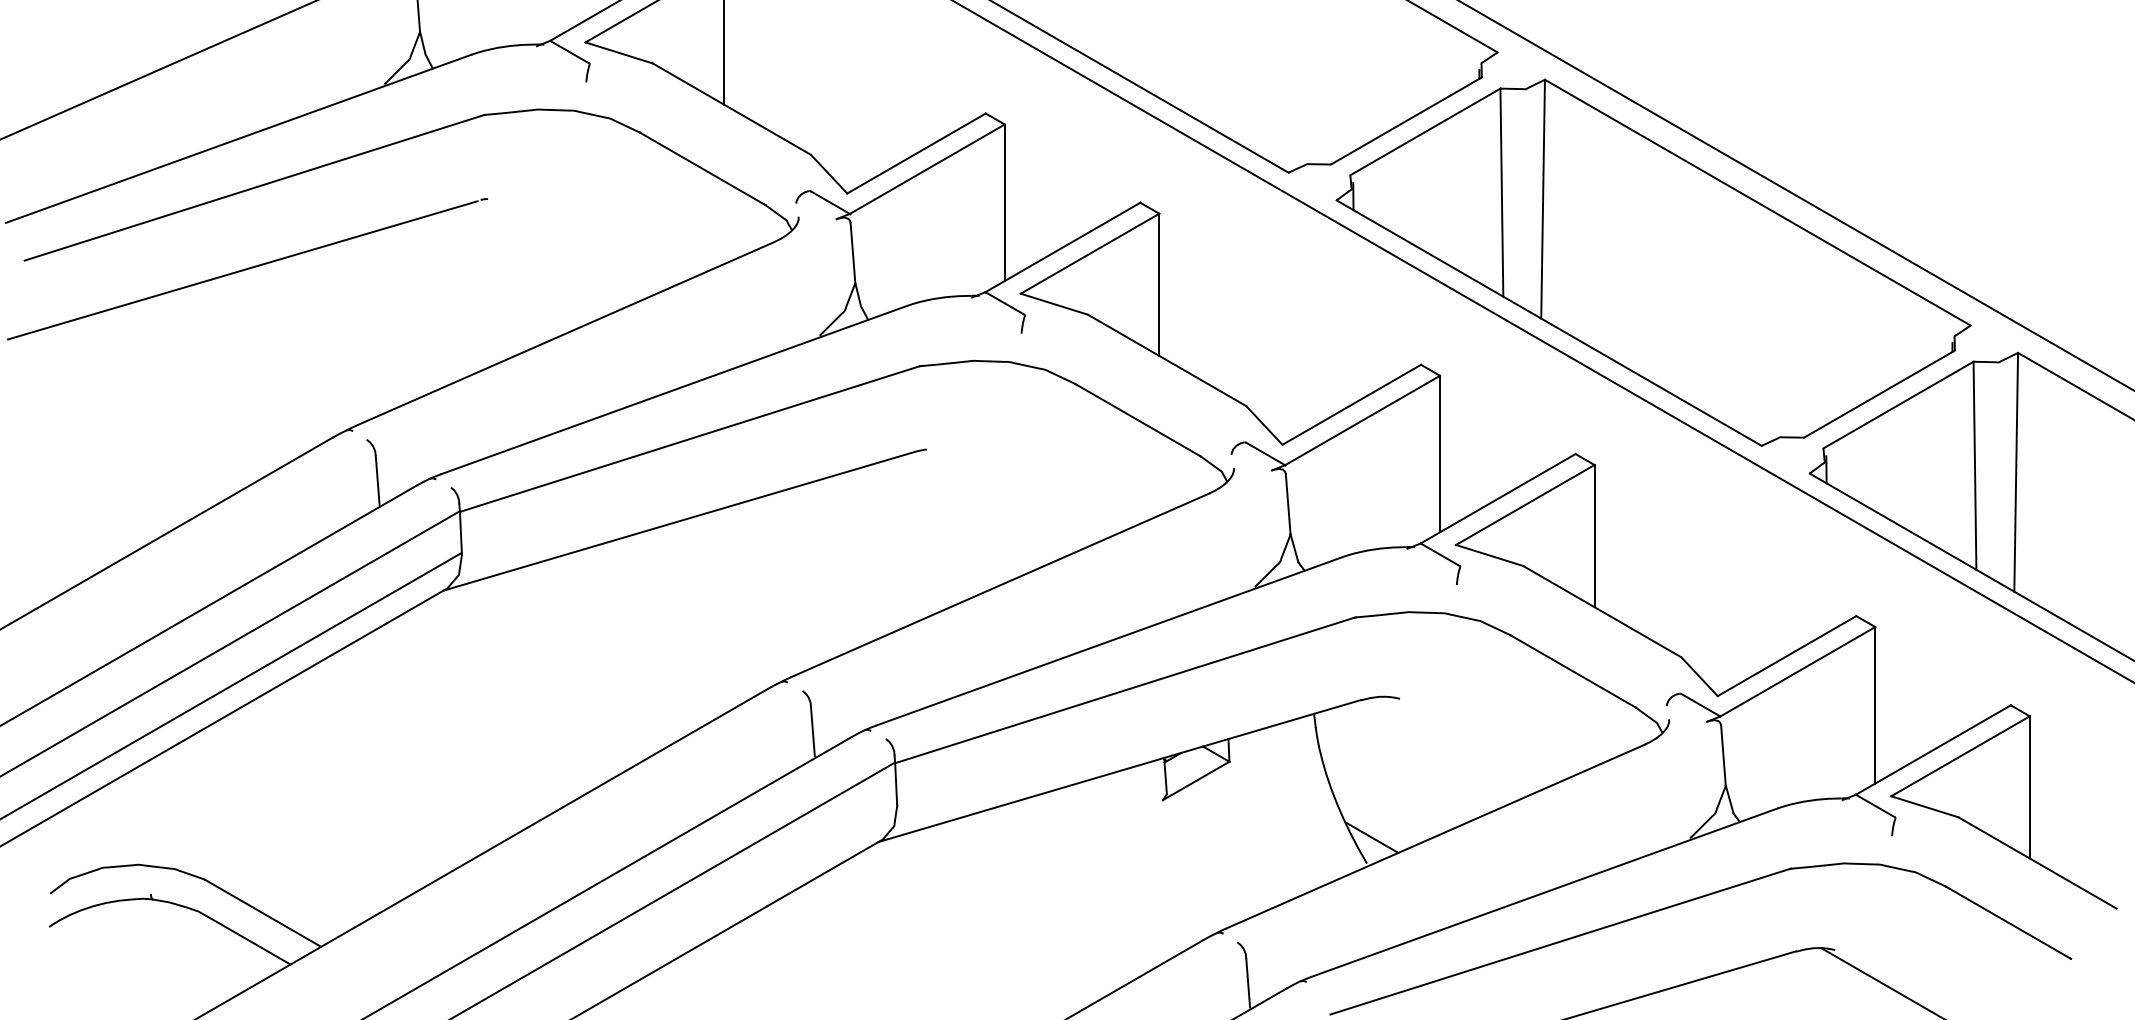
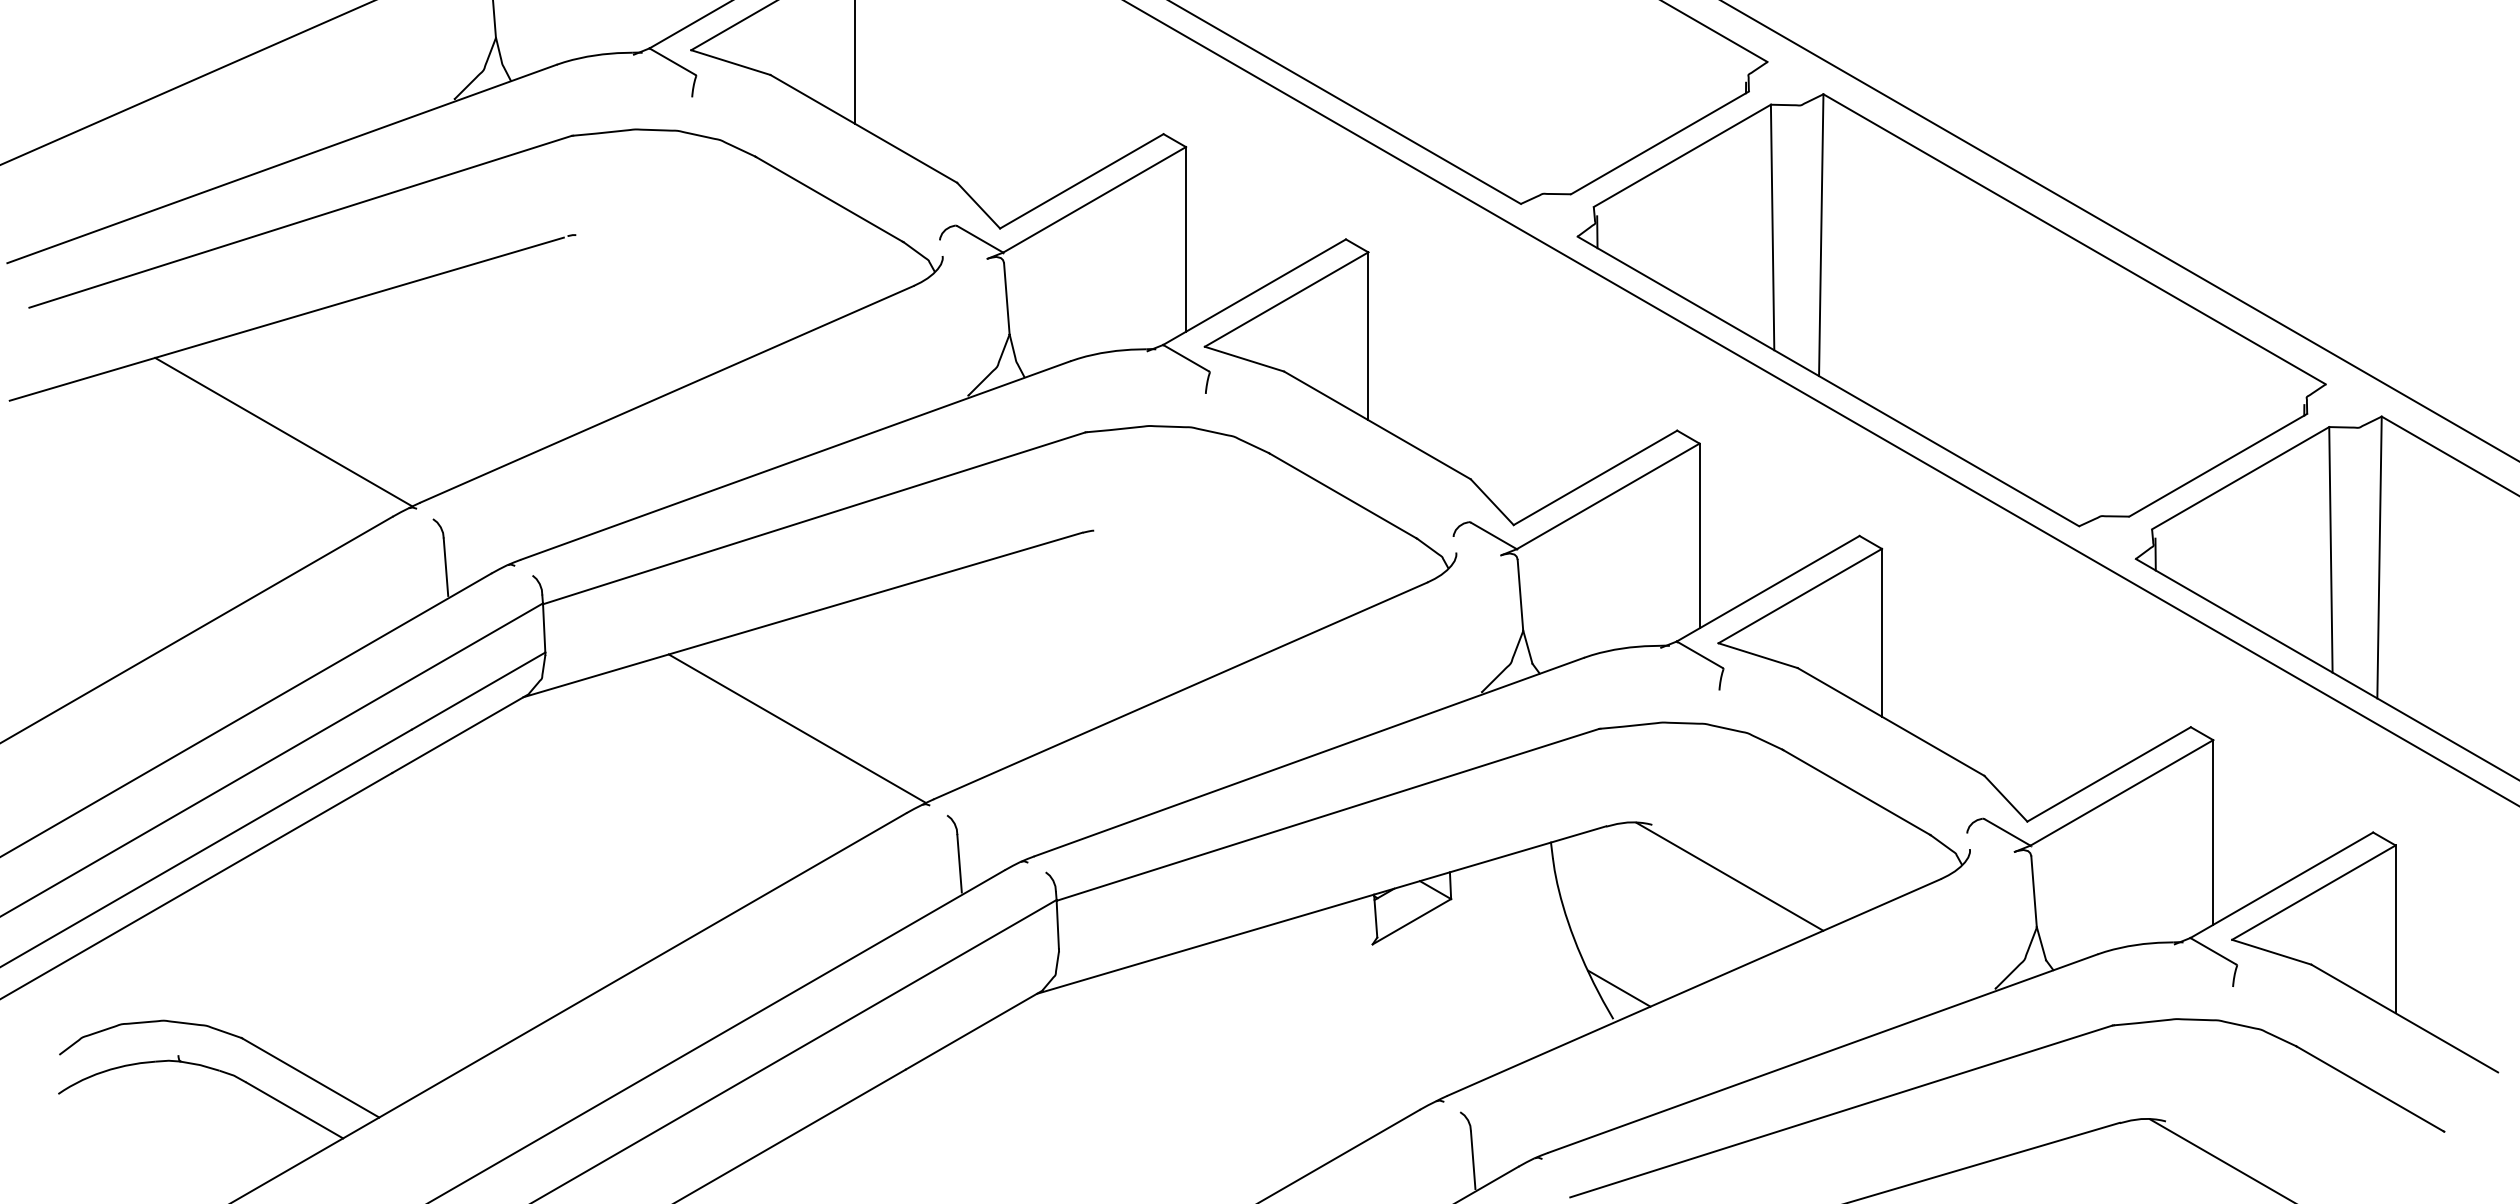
line: (240, 365) -> (283, 431), added
line: (675, 617) -> (797, 728), added
line: (1465, 742) -> (1729, 876), added

